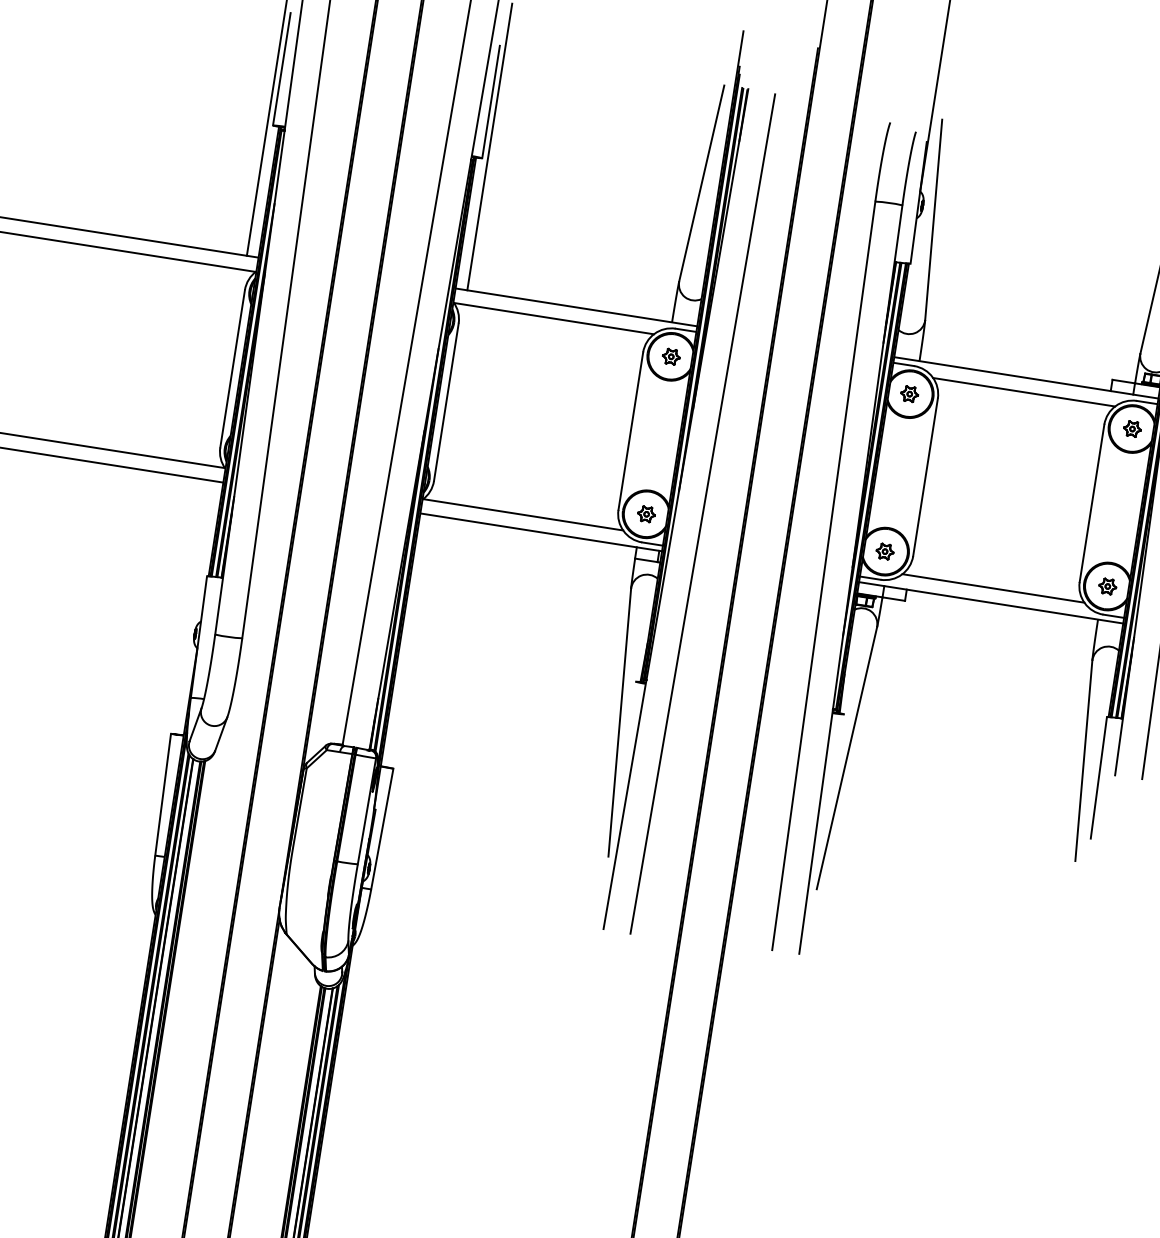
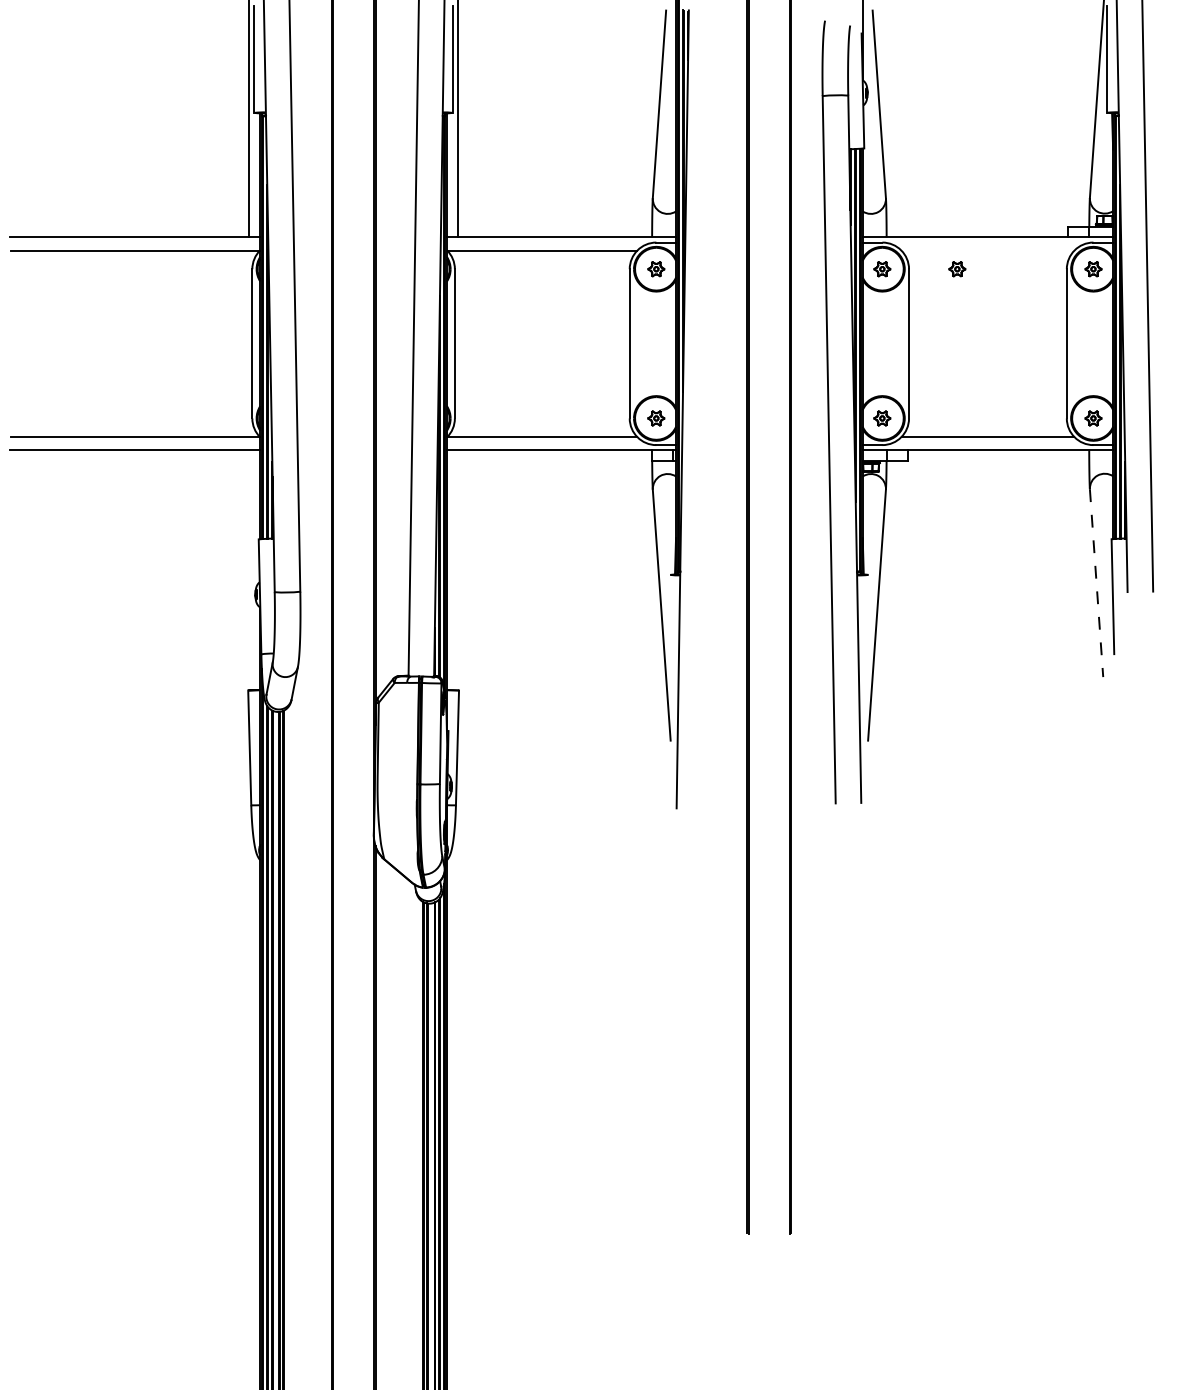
line: (1023, 391) -> (987, 250), removed
part: (988, 406) -> (957, 269), added
line: (703, 513) -> (708, 409), removed
line: (1083, 761) -> (1096, 583), solid -> dashed

